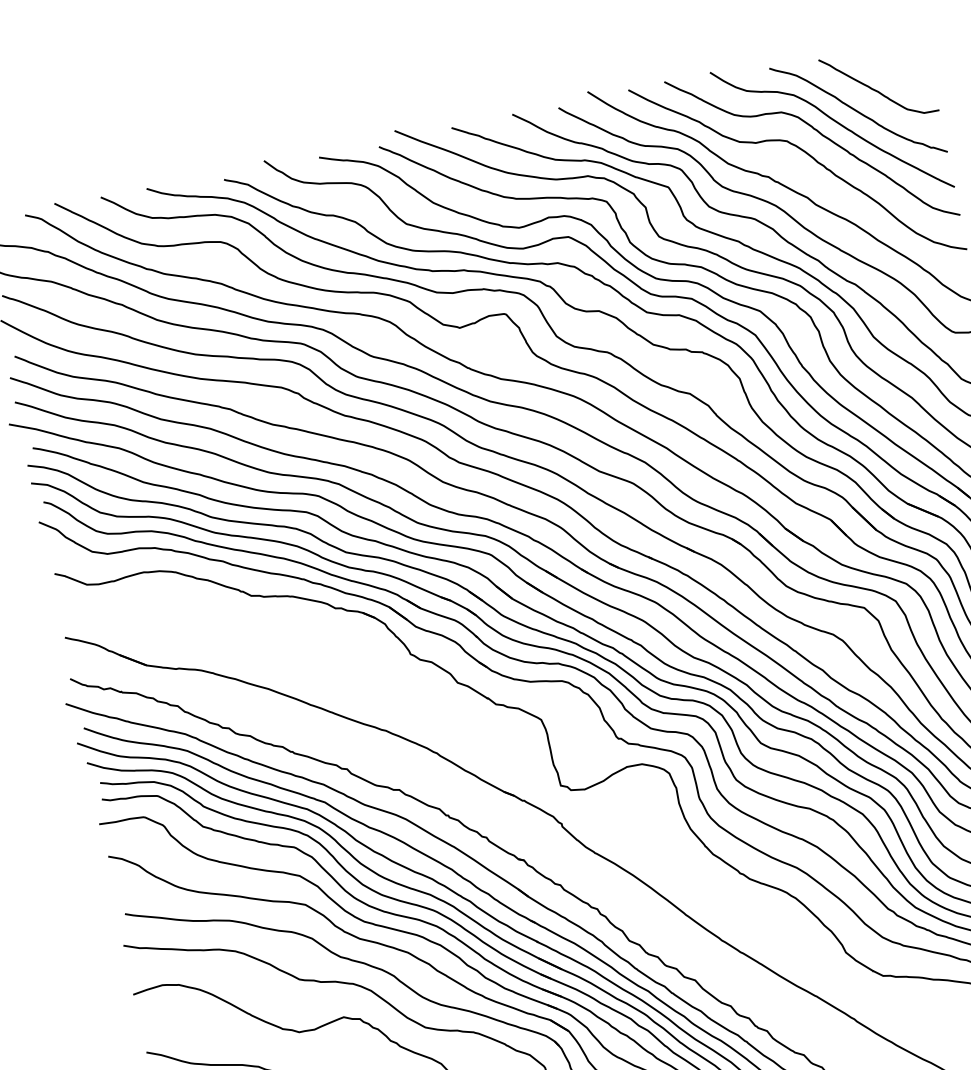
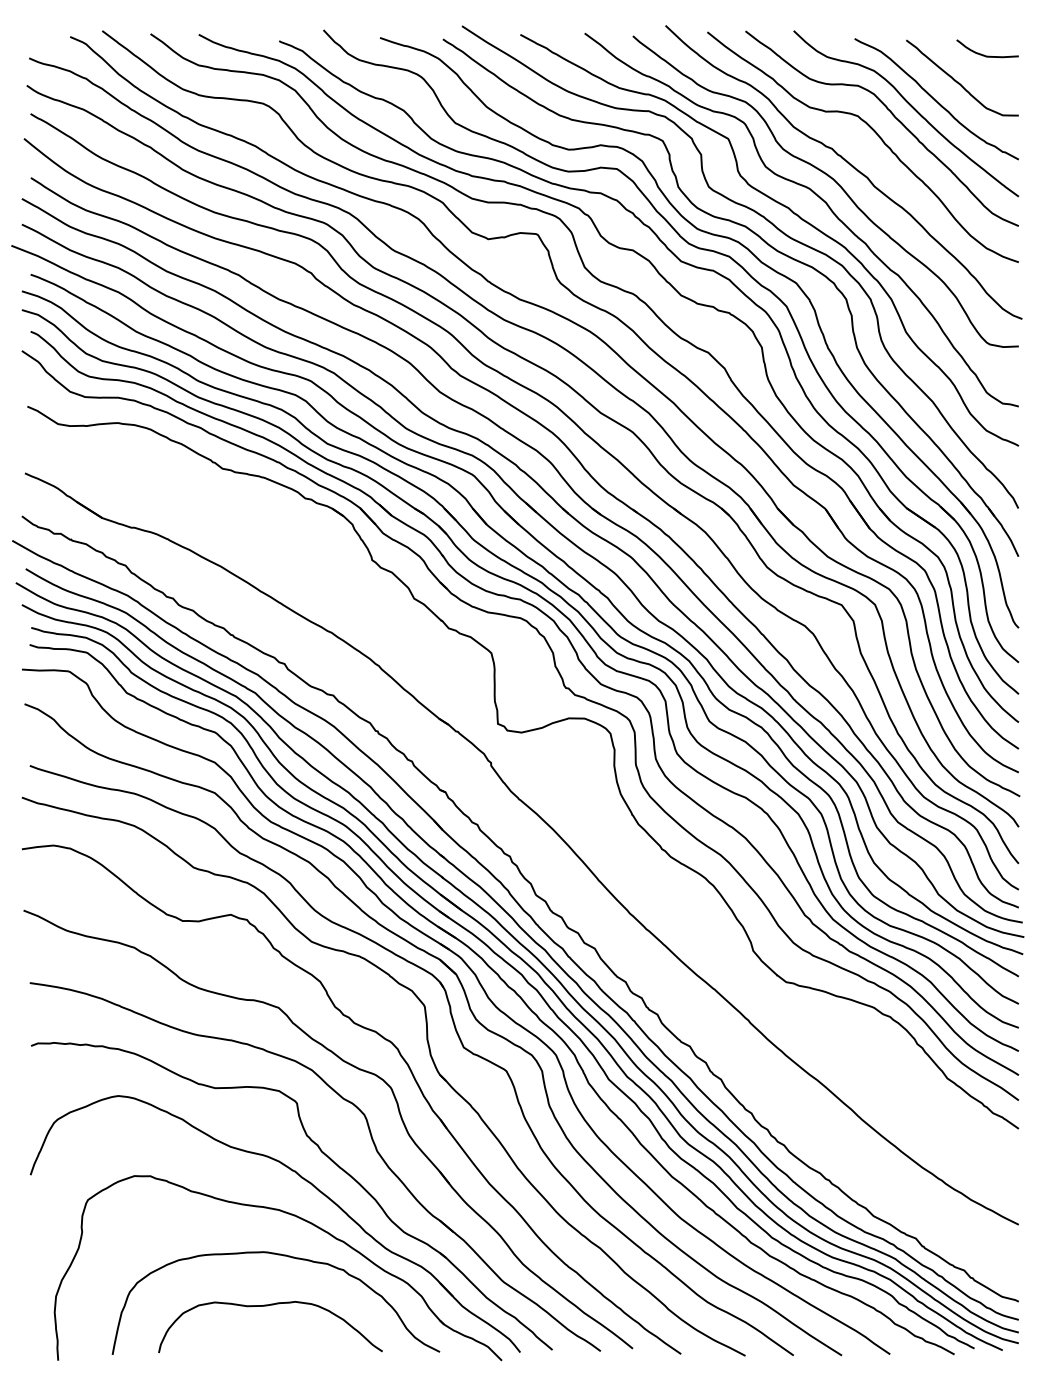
curve: (895, 58) -> (984, 54), added

